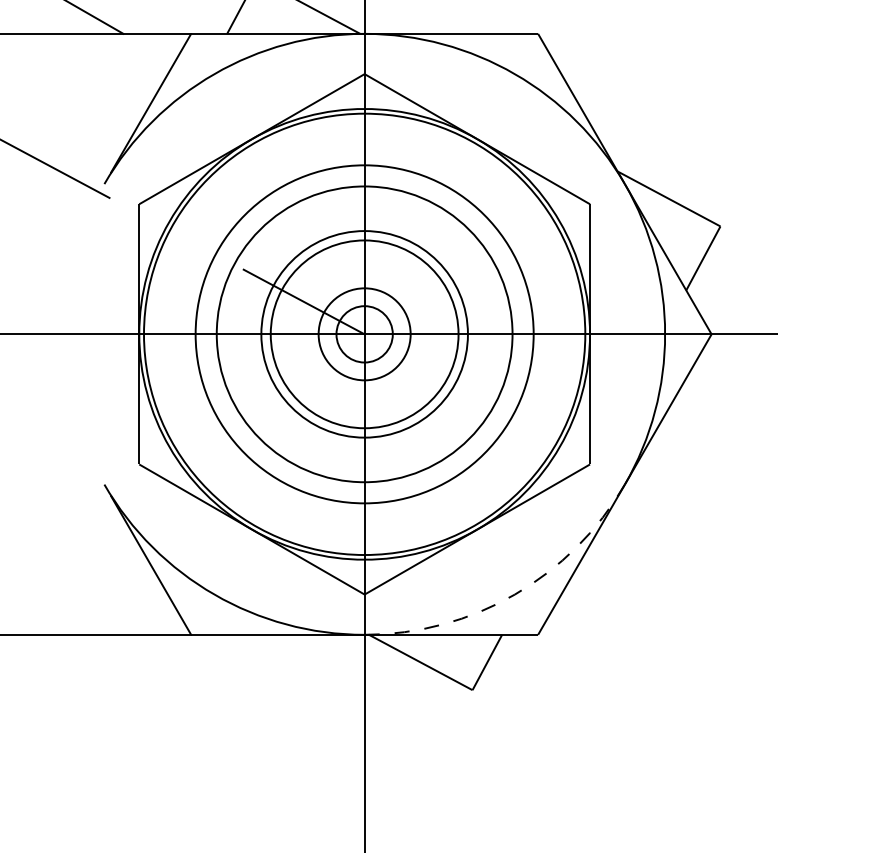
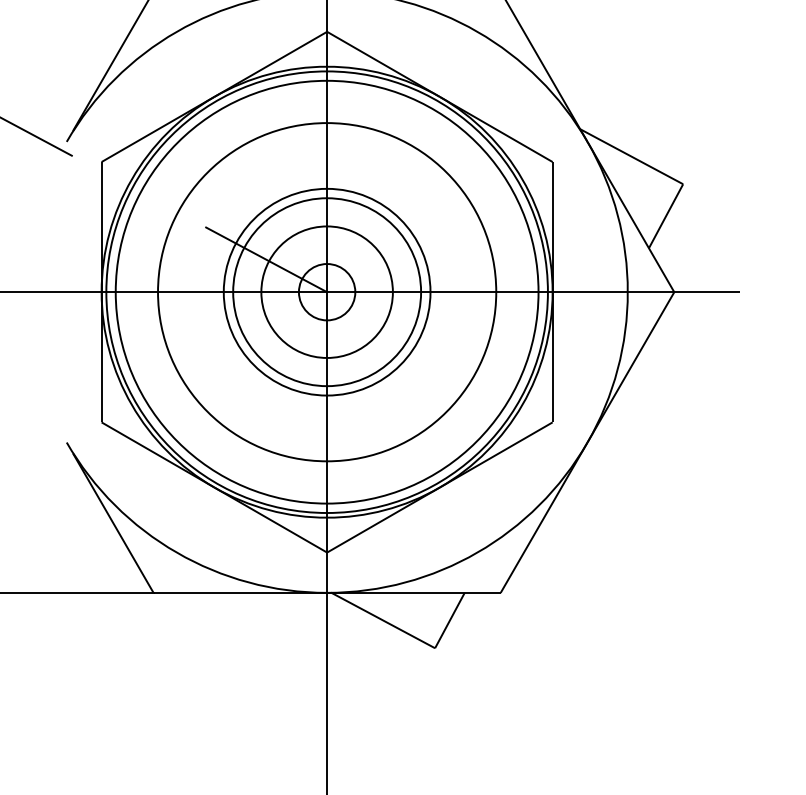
circle: (364, 334) -> (326, 292), size x1.43
circle: (364, 334) -> (326, 292), size x1.43
arc: (514, 594) -> (477, 552), dashed -> solid

